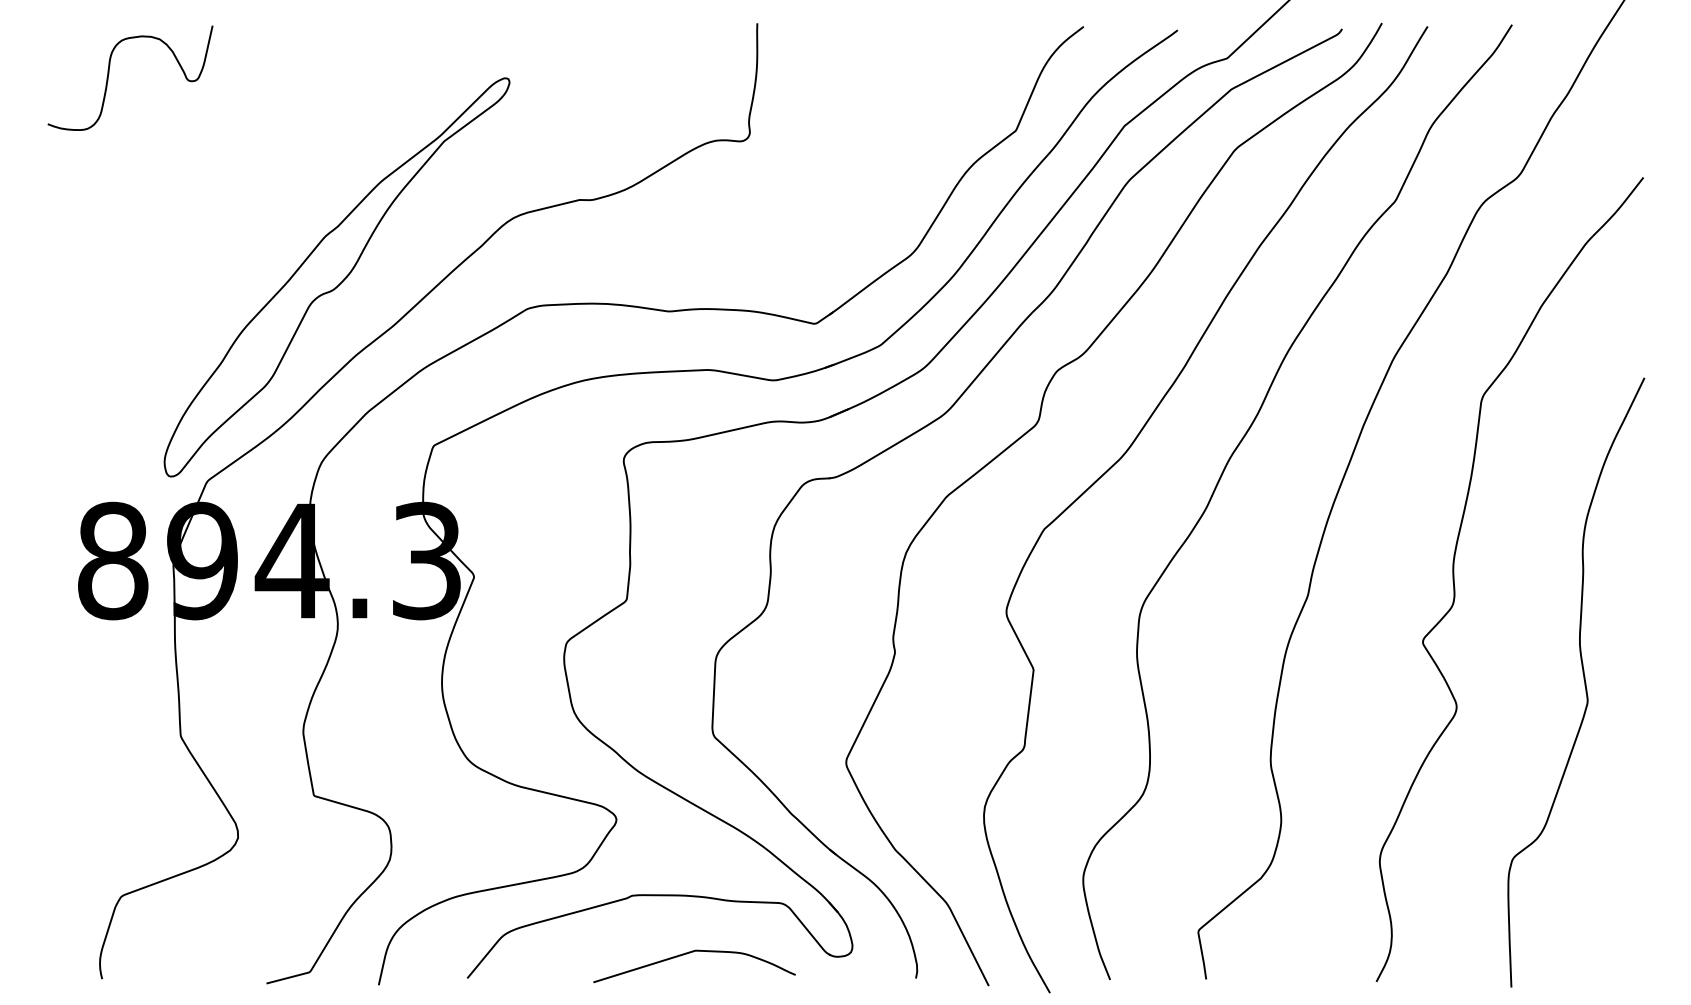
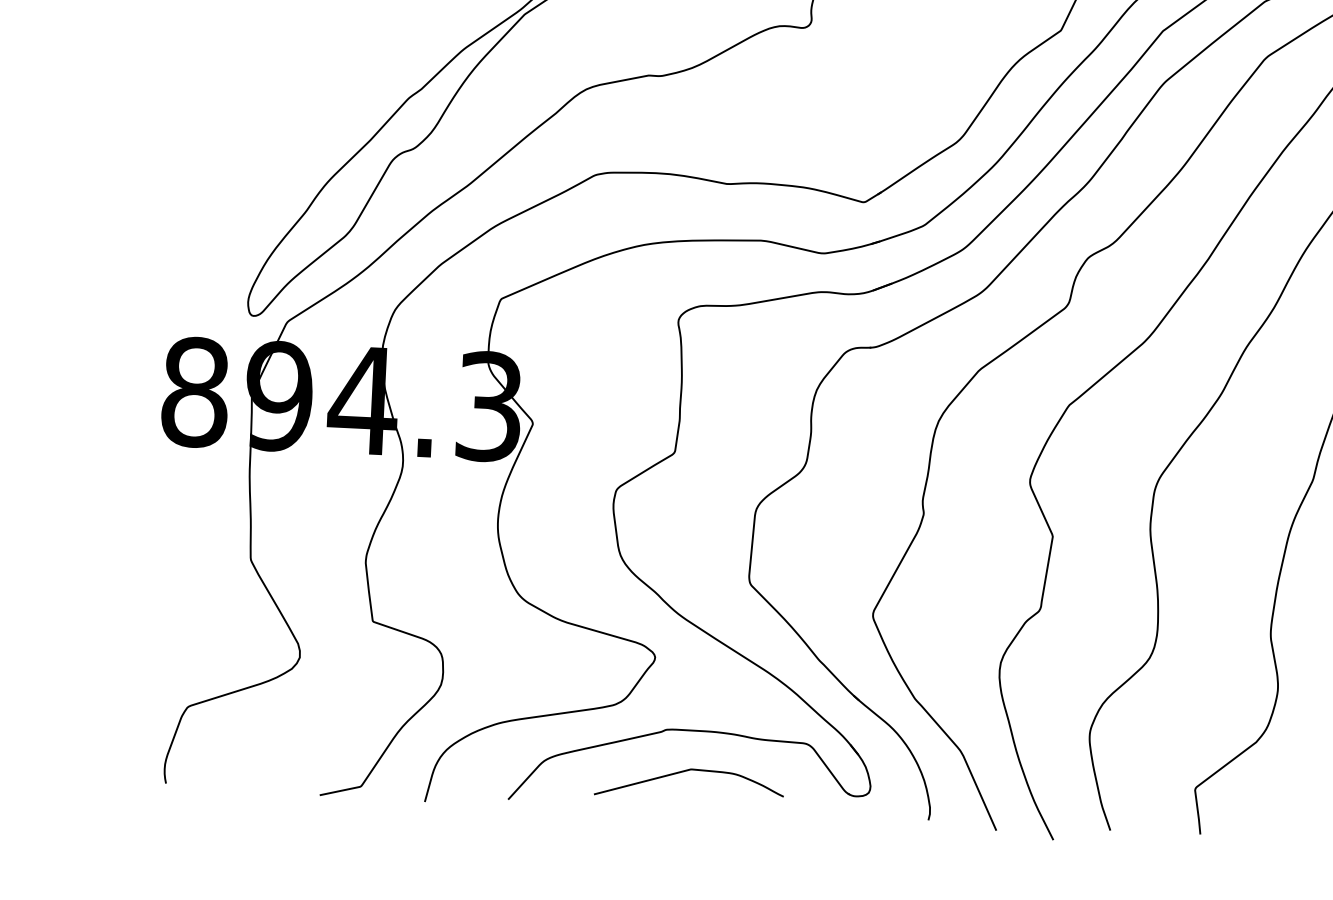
curve: (690, 953) -> (686, 771), moved

